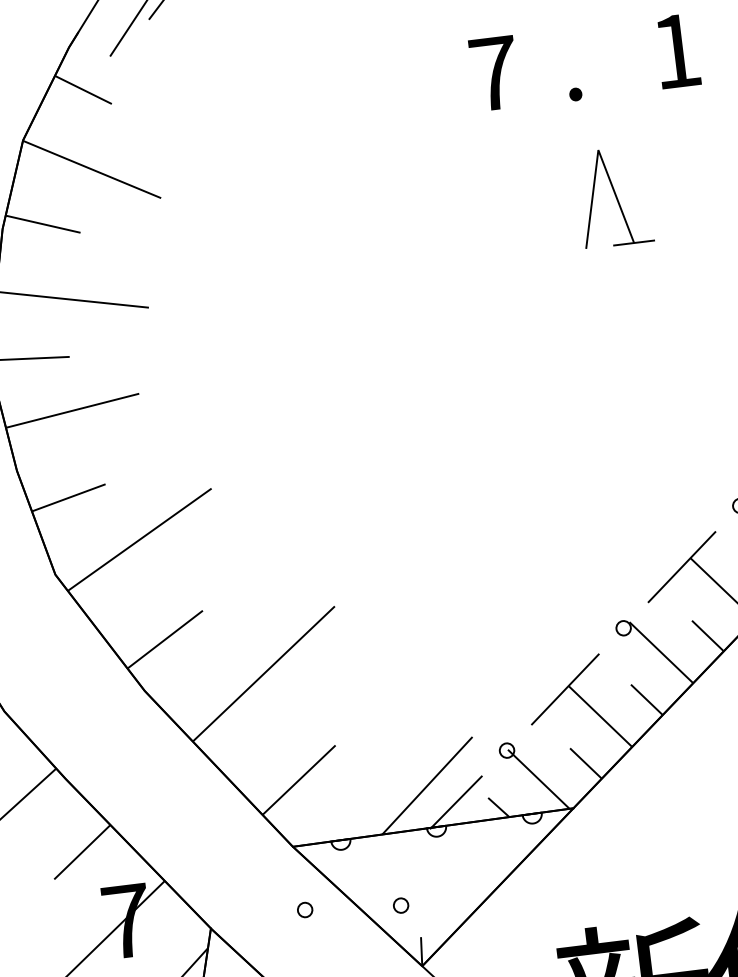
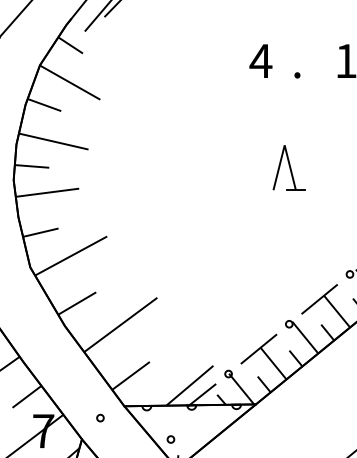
text: (492, 72) -> (260, 60), 7 -> 4
part: (612, 196) -> (288, 167), moved
circle: (305, 908) -> (100, 417), moved

